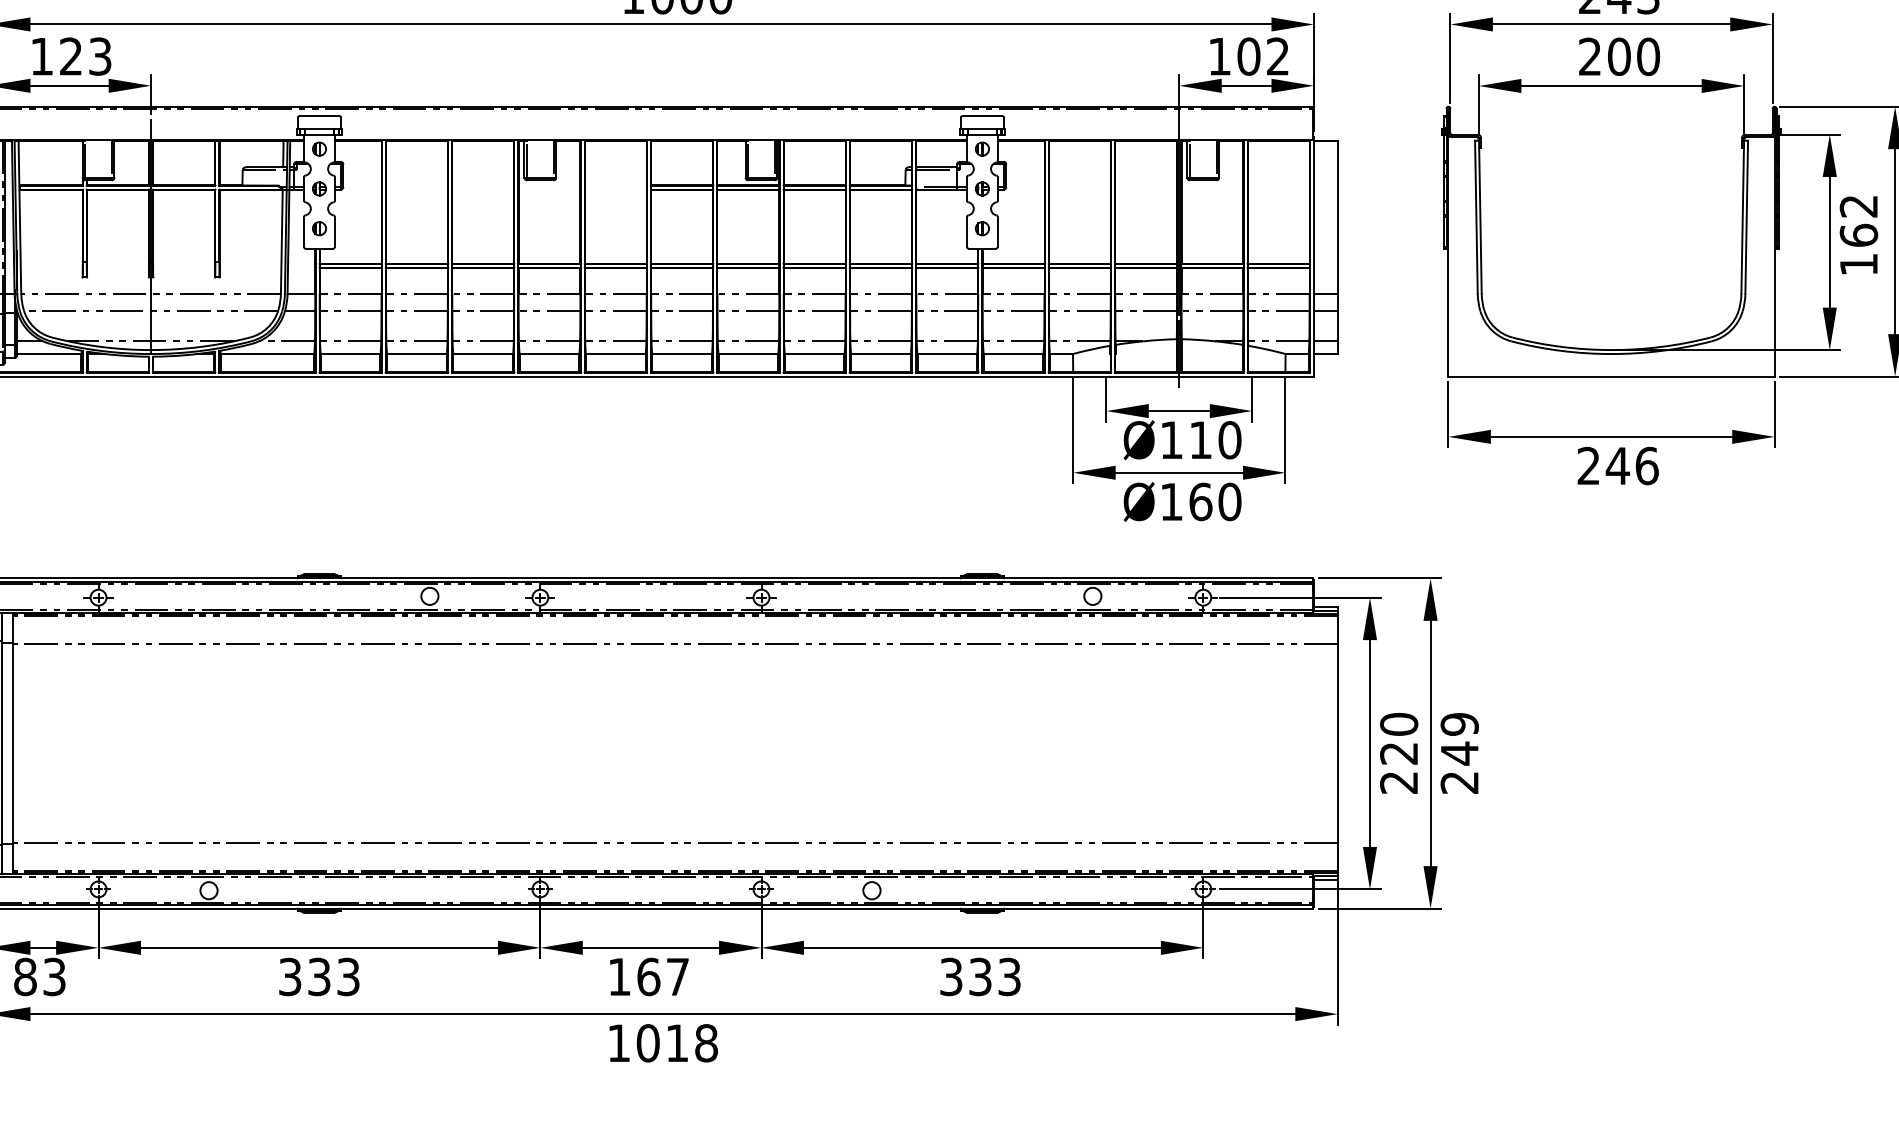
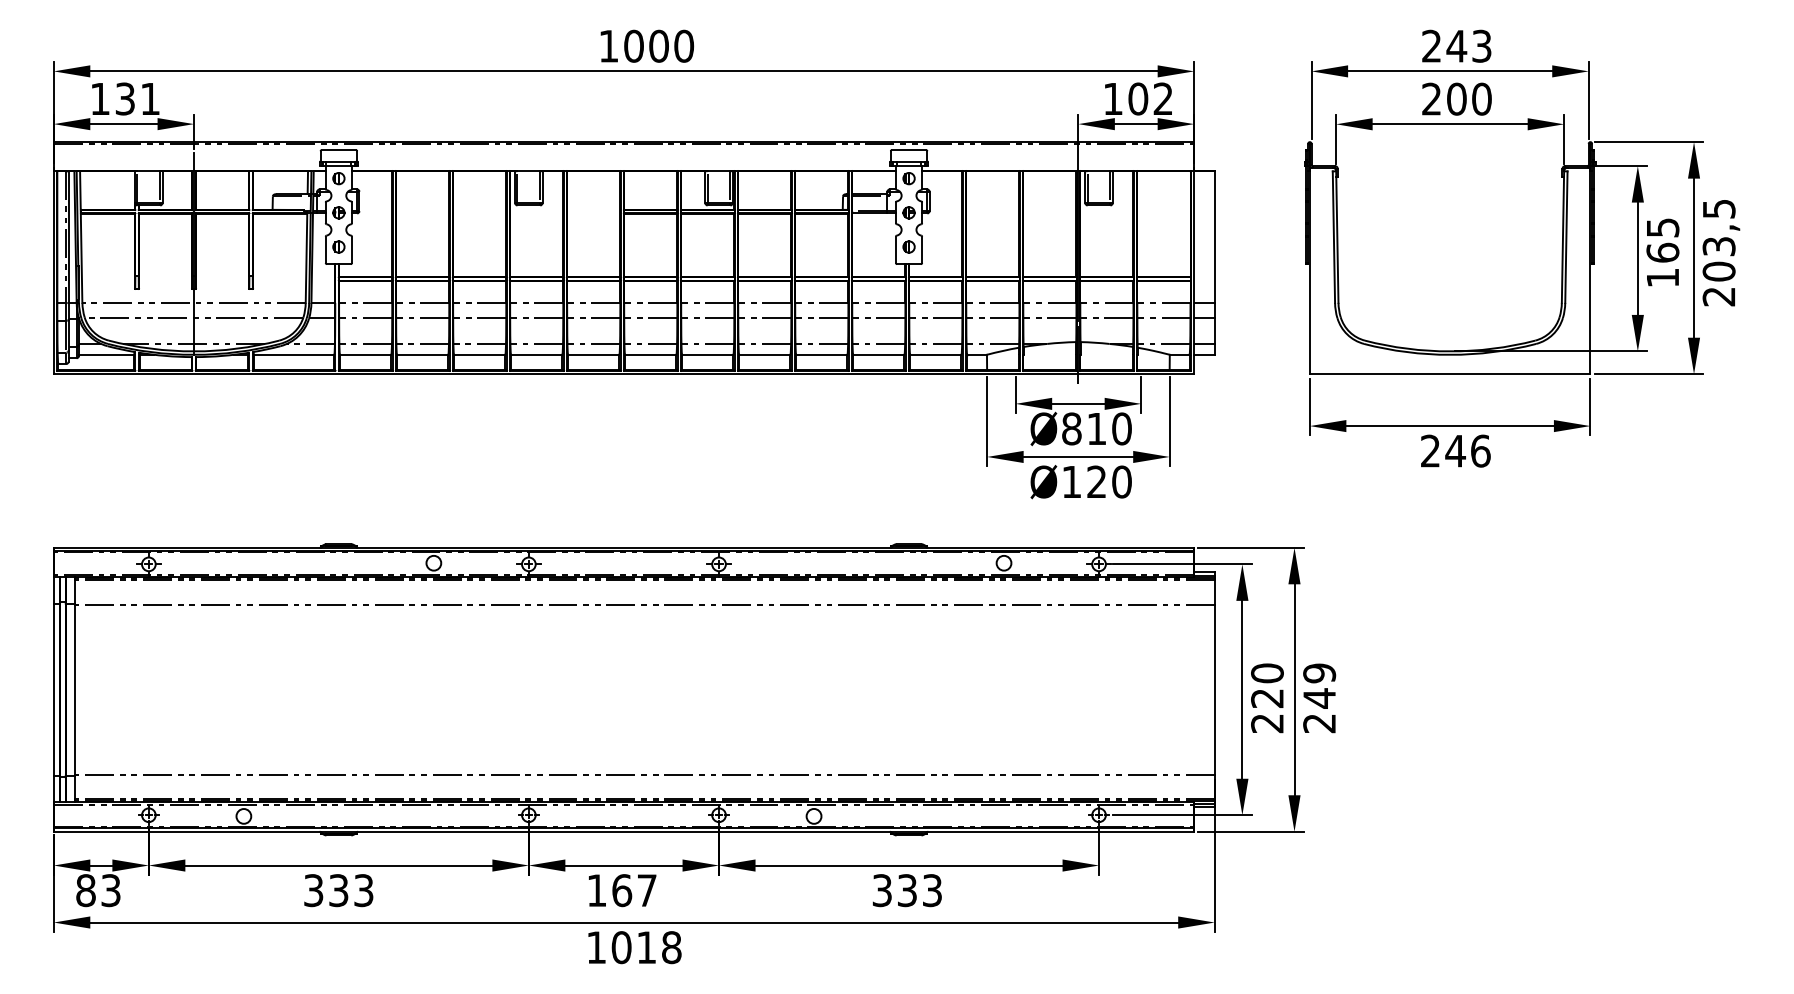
text: (85, 56) -> (137, 98), 123 -> 131
text: (1858, 205) -> (1662, 227), 162 -> 165
text: (1171, 439) -> (1071, 428), Ø110 -> Ø810
text: (1200, 501) -> (1096, 481), Ø160 -> Ø120

